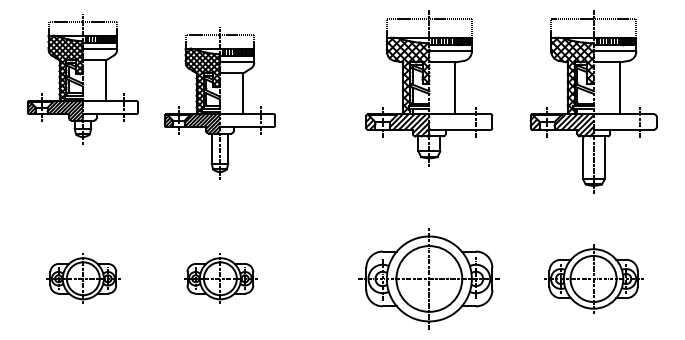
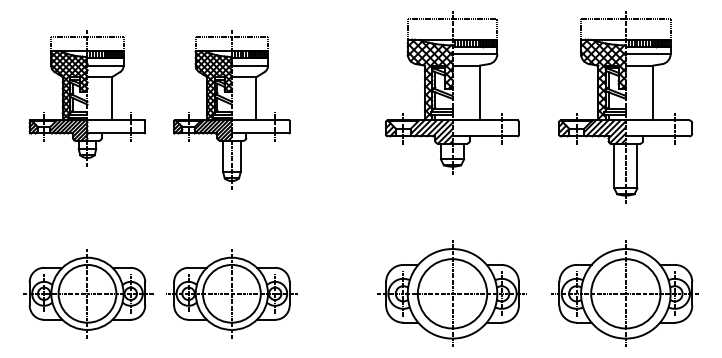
part: (82, 79) -> (87, 97), moved
part: (83, 278) -> (88, 293), size x1.67
part: (220, 278) -> (232, 293), size x1.67
part: (592, 278) -> (624, 293), size x1.43

